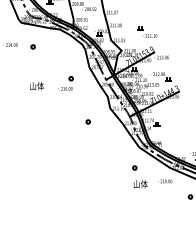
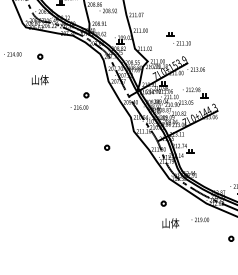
text: (36, 86) -> (39, 80), moved

